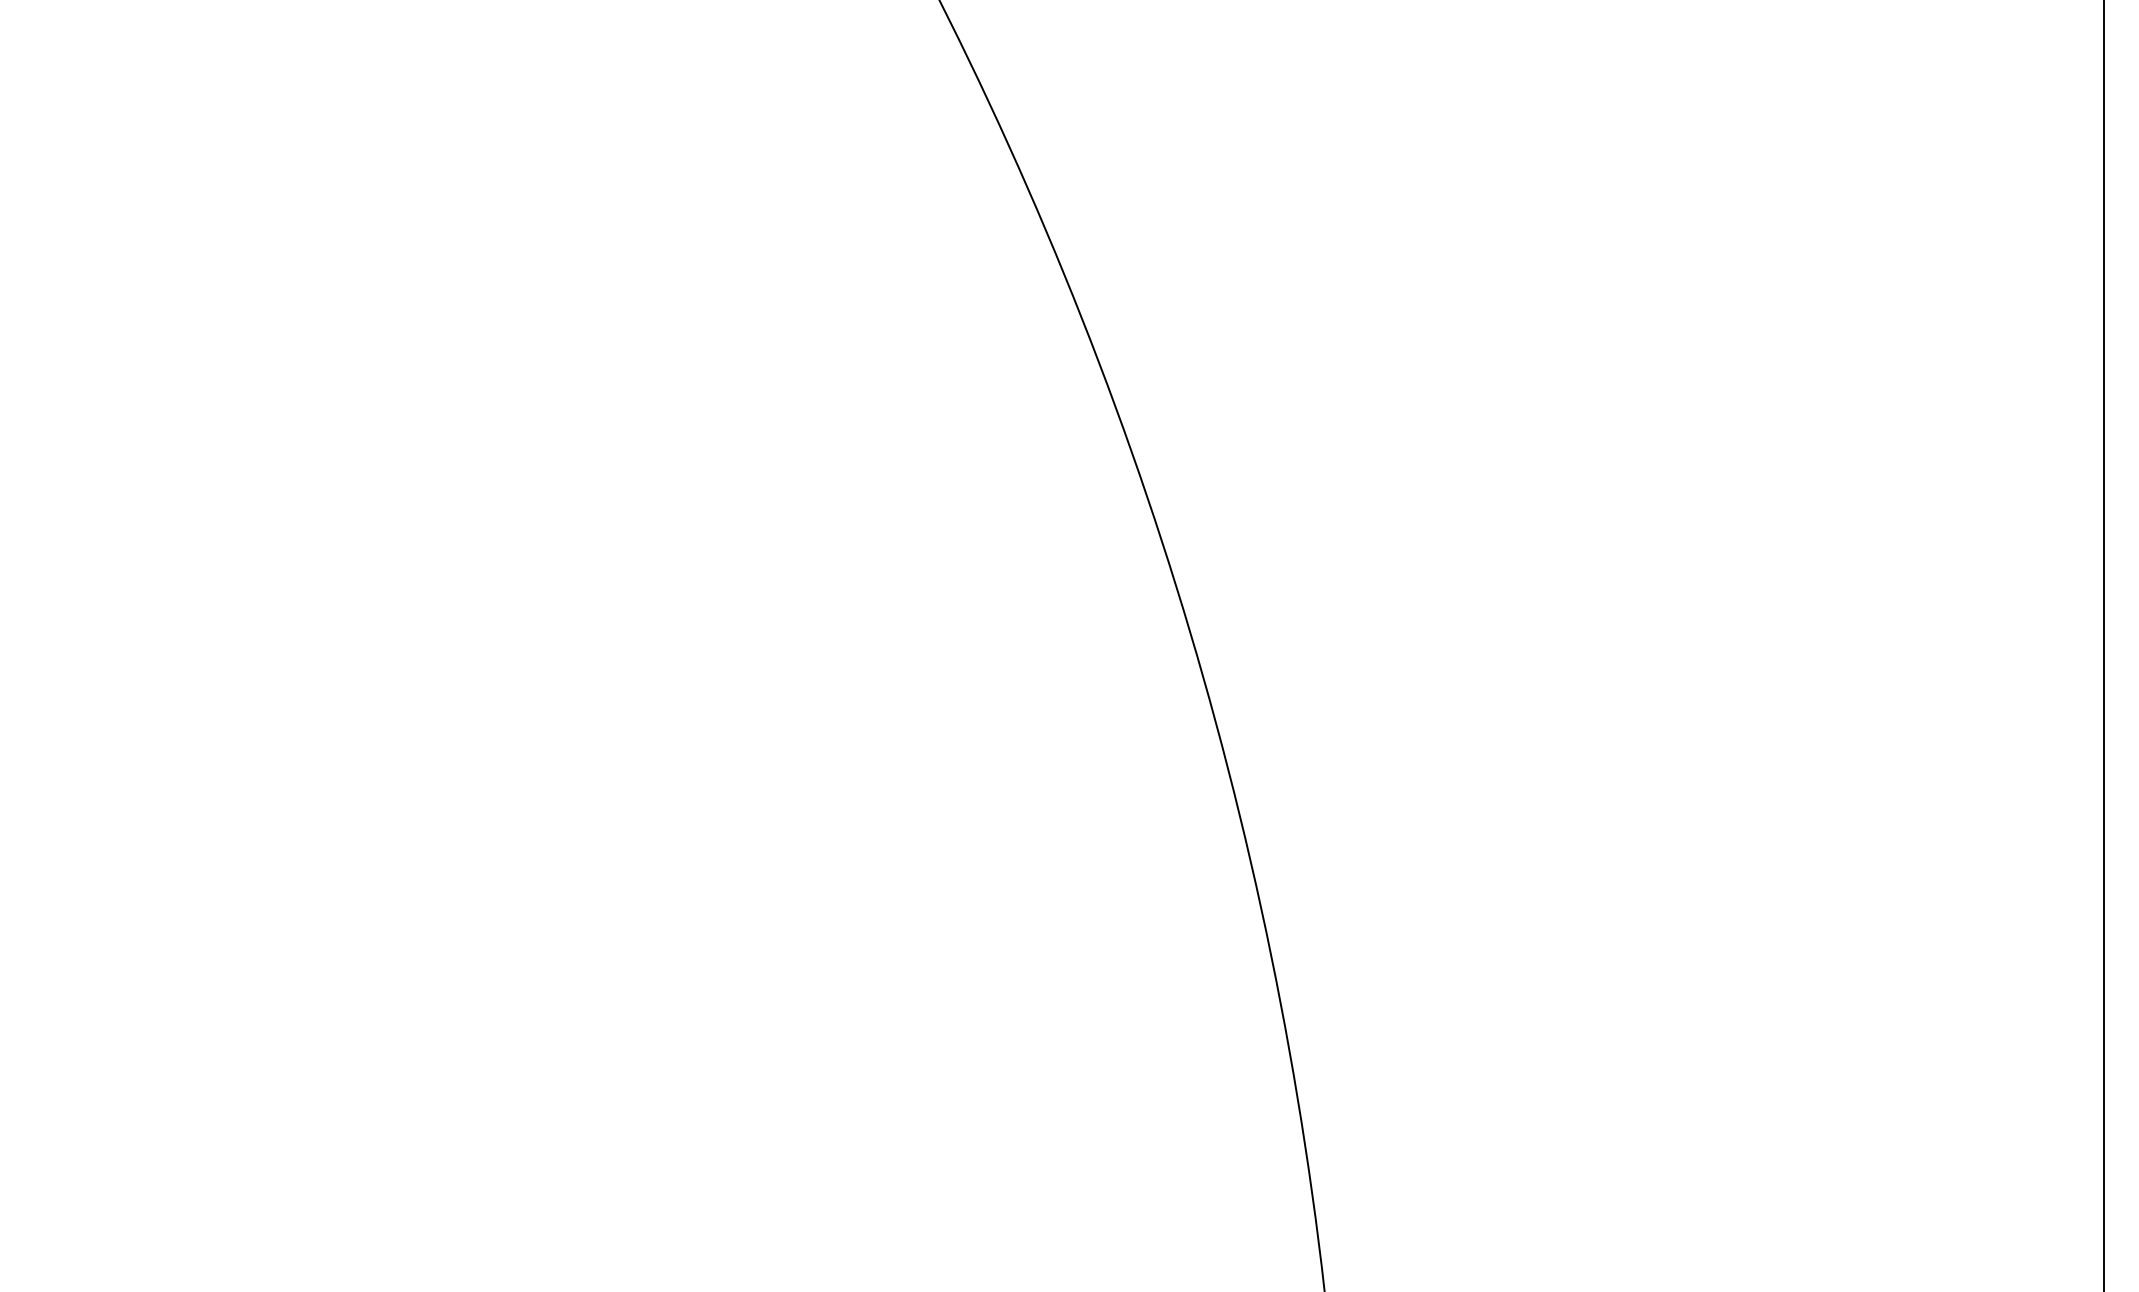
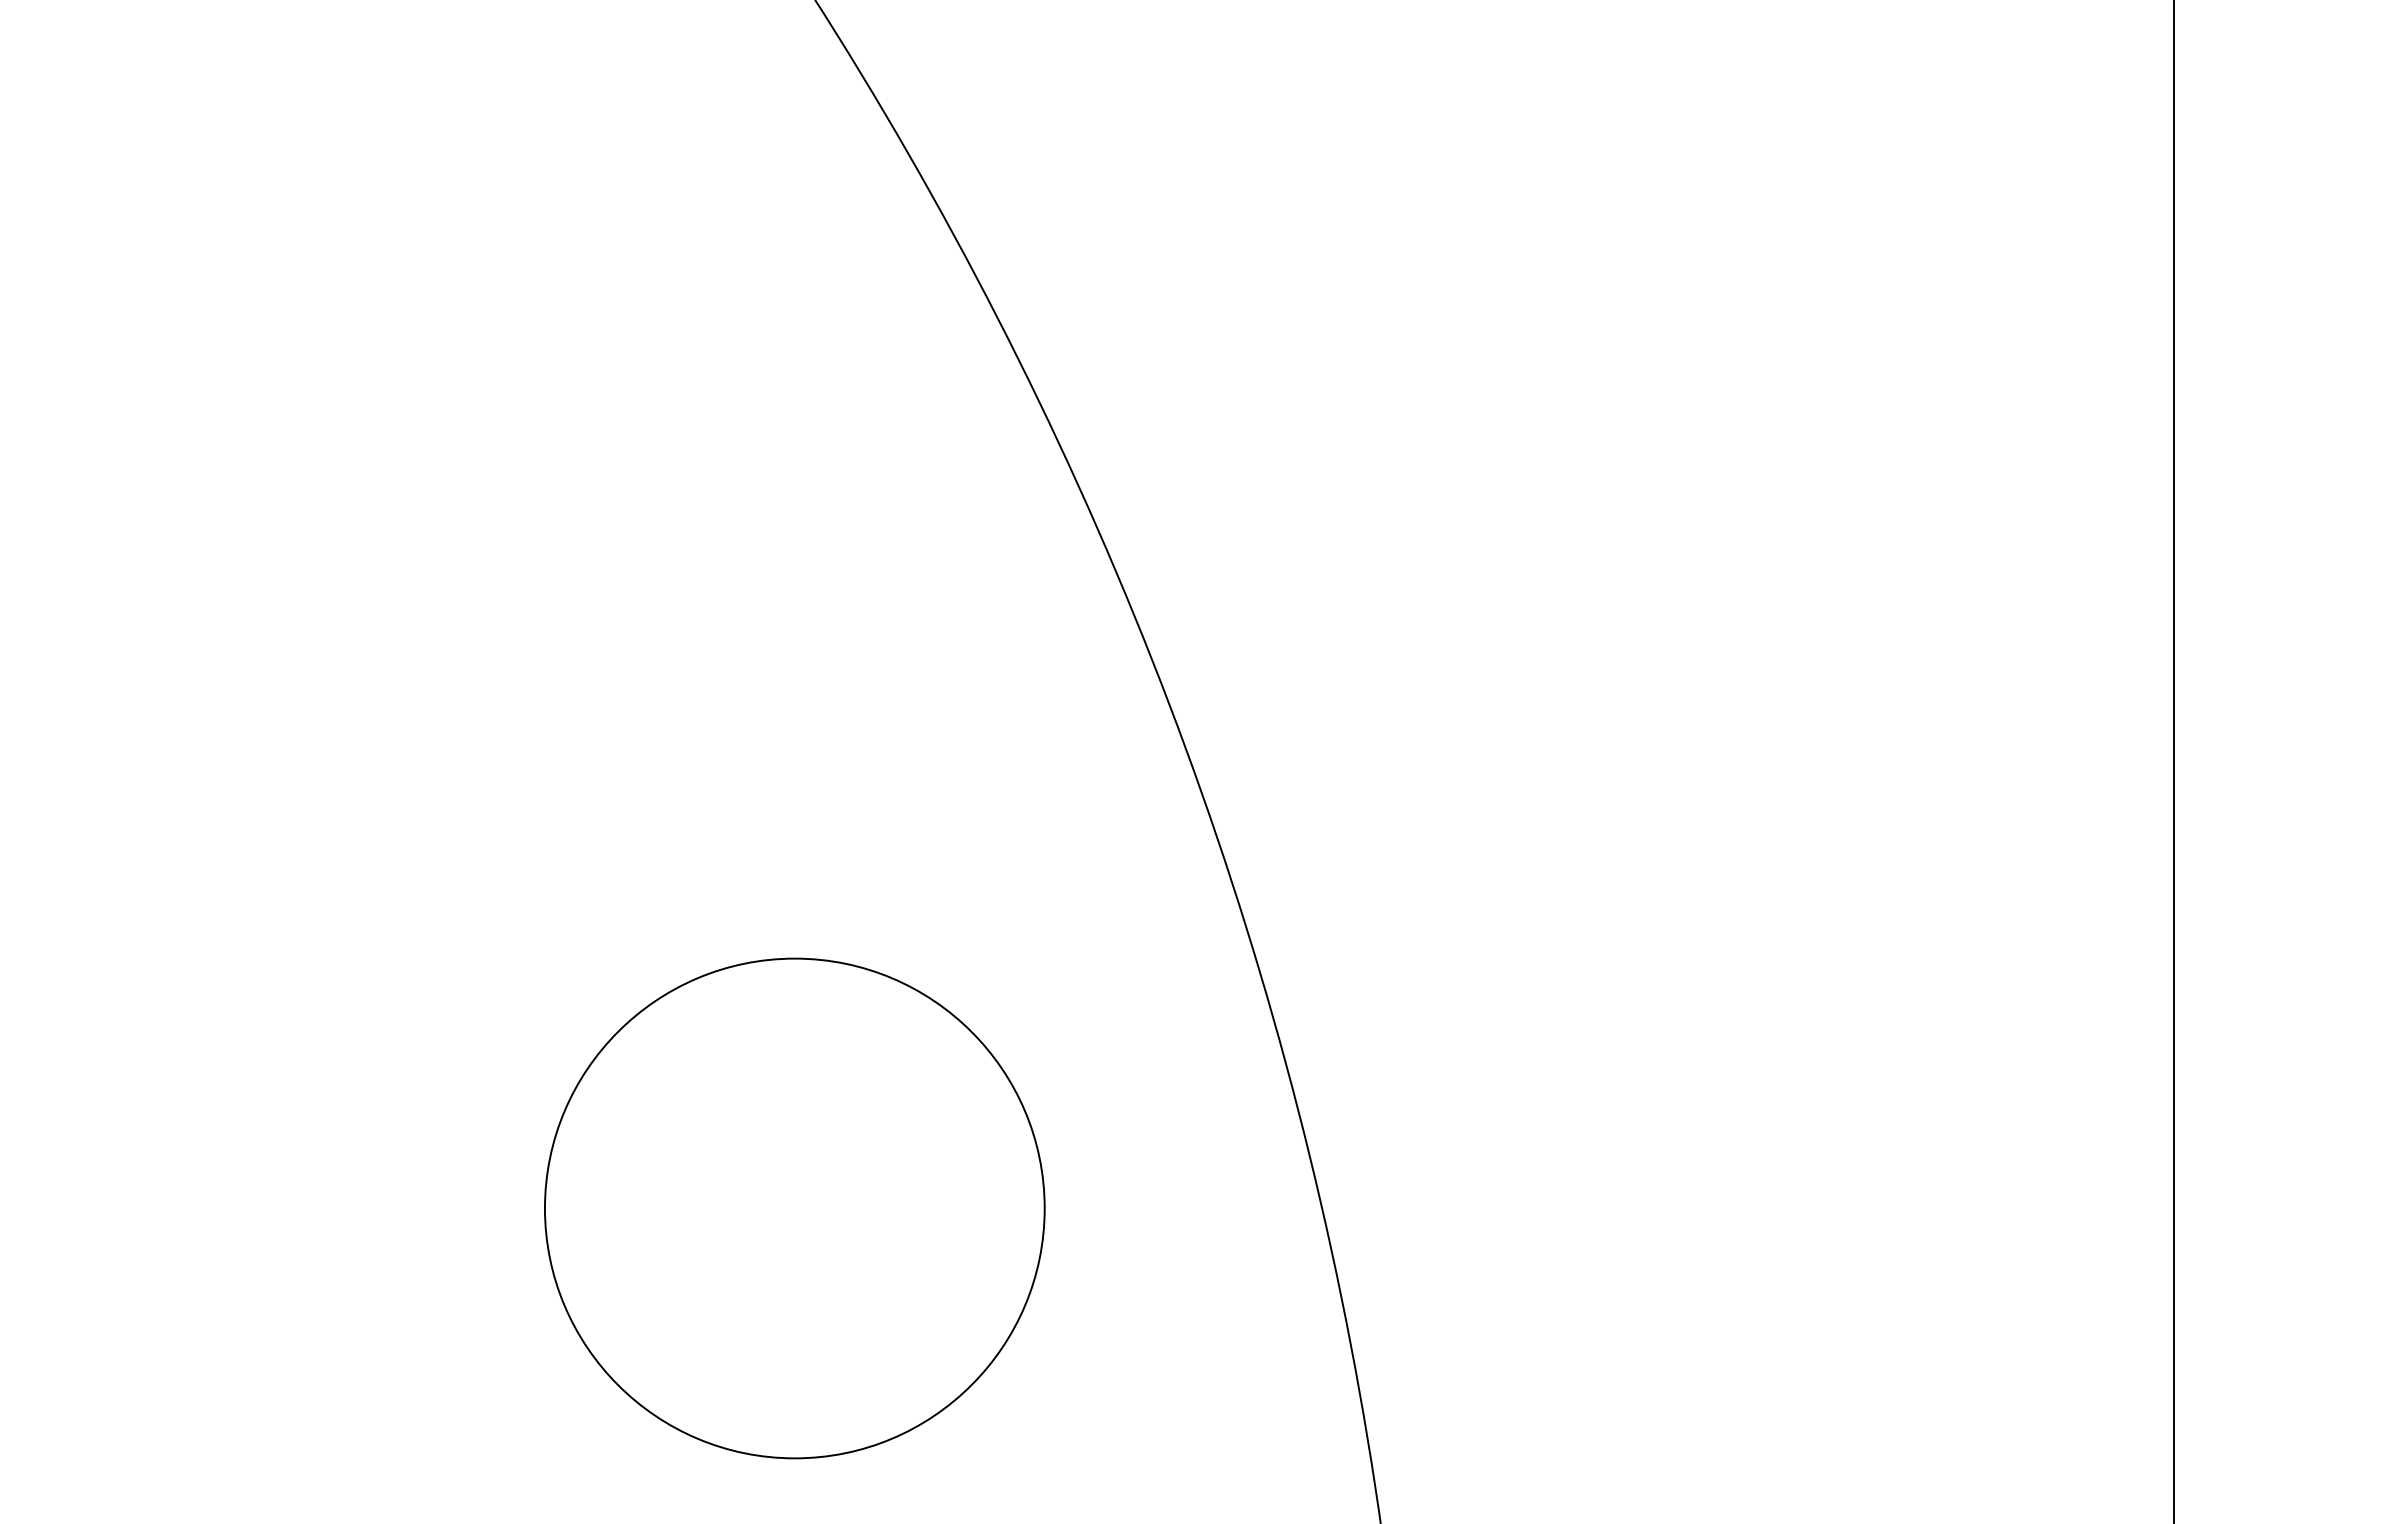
circle: (724, 867) -> (794, 1208), added

